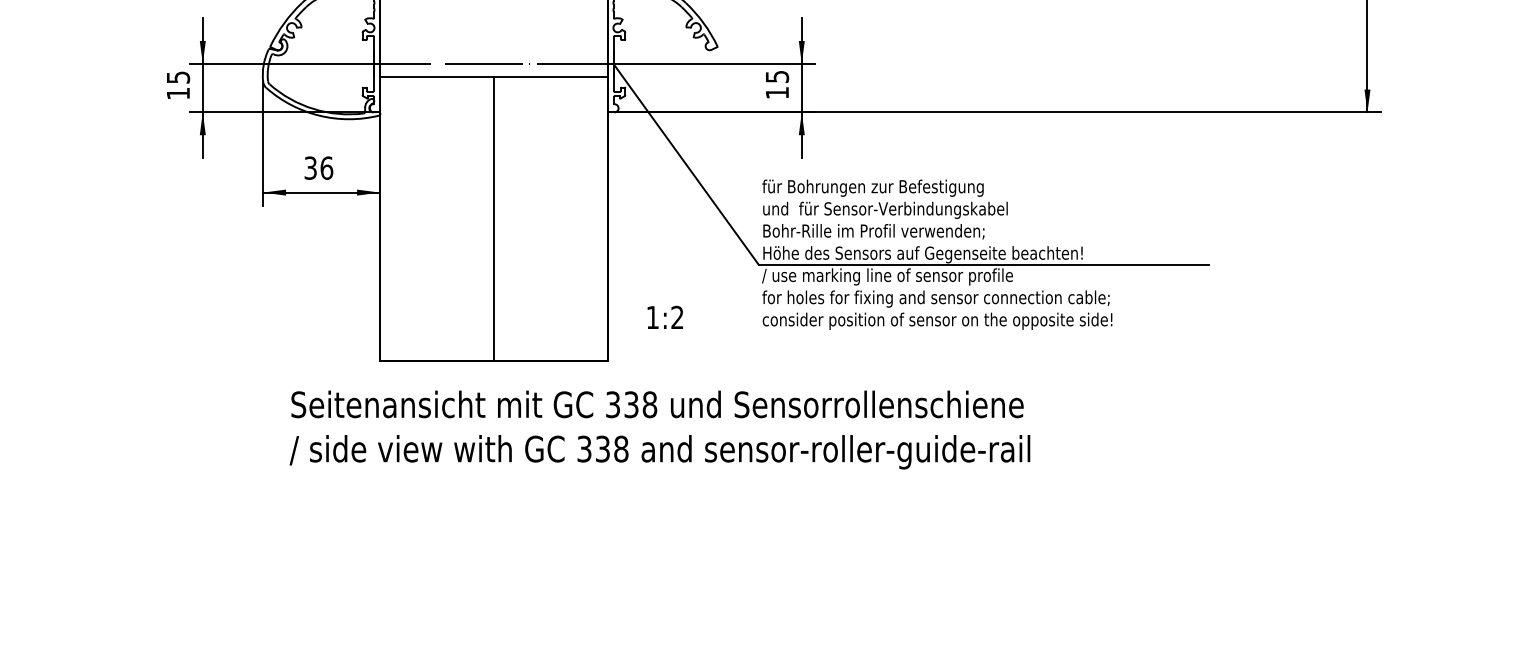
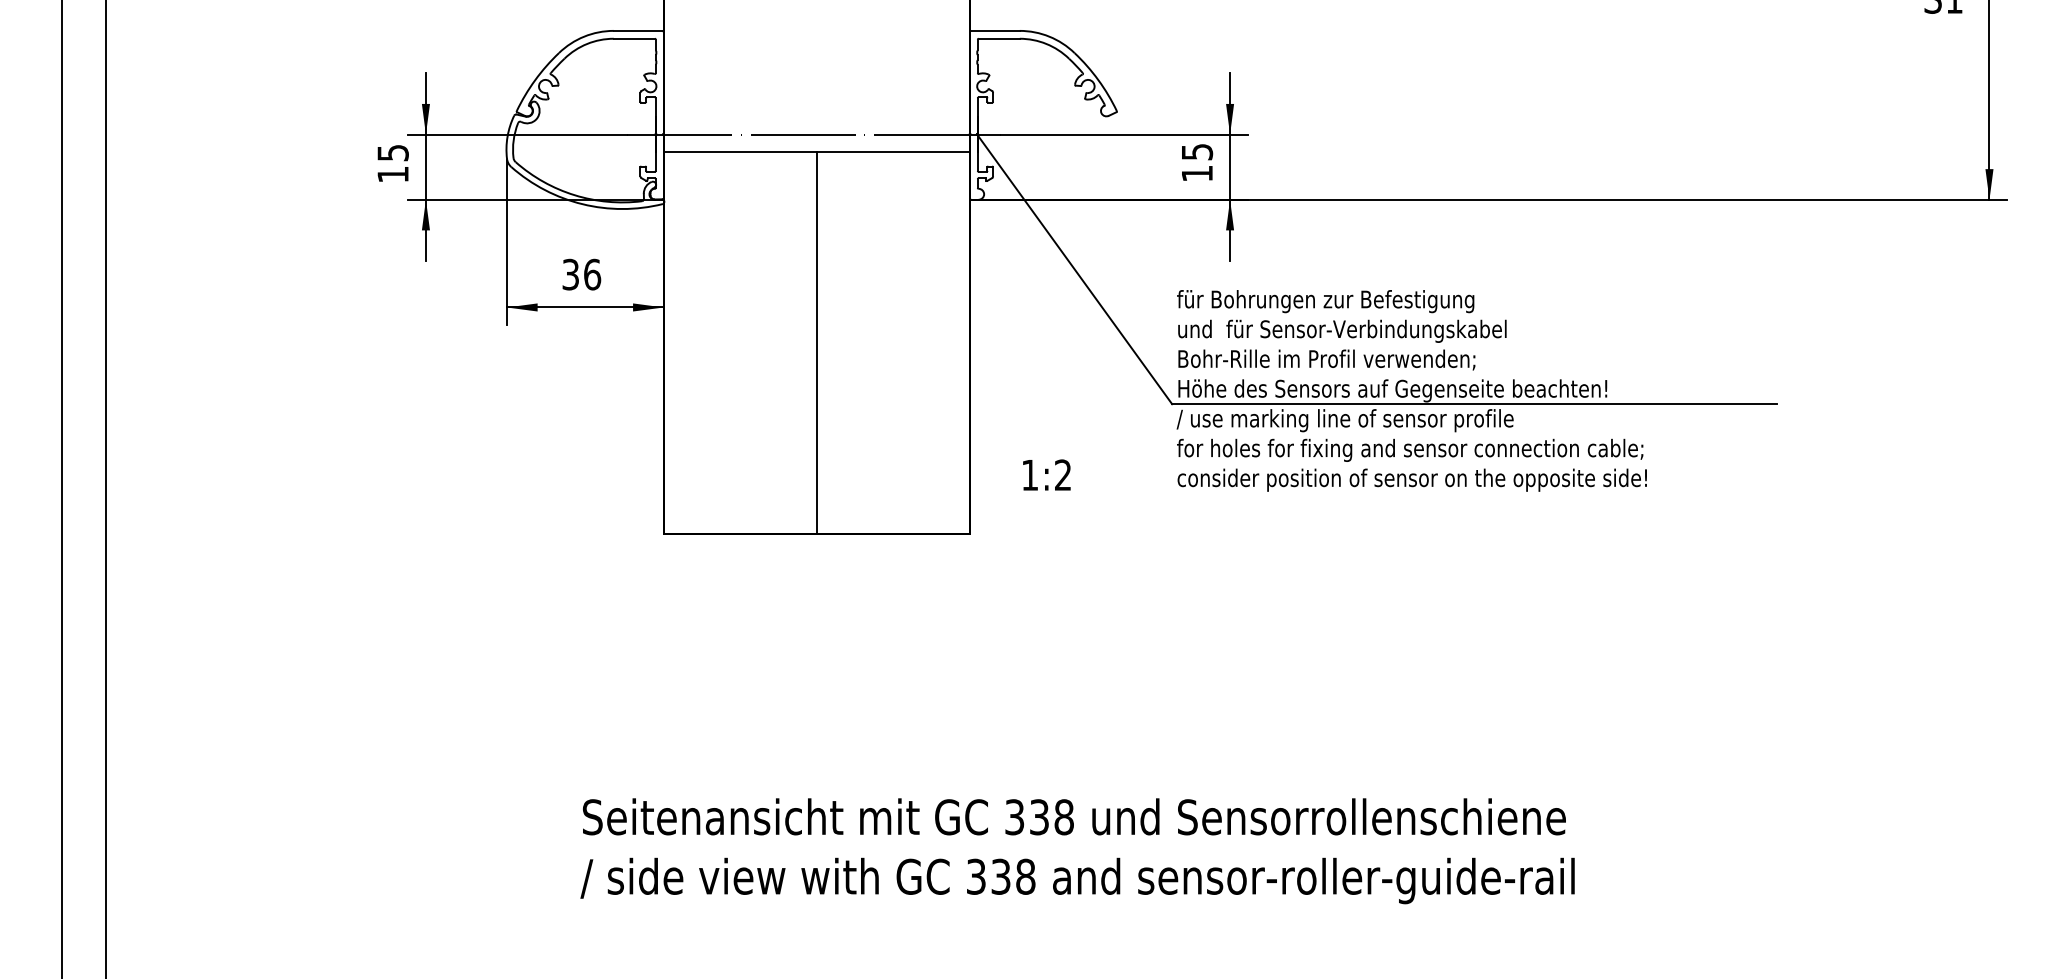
text: (659, 430) -> (1077, 851), moved

